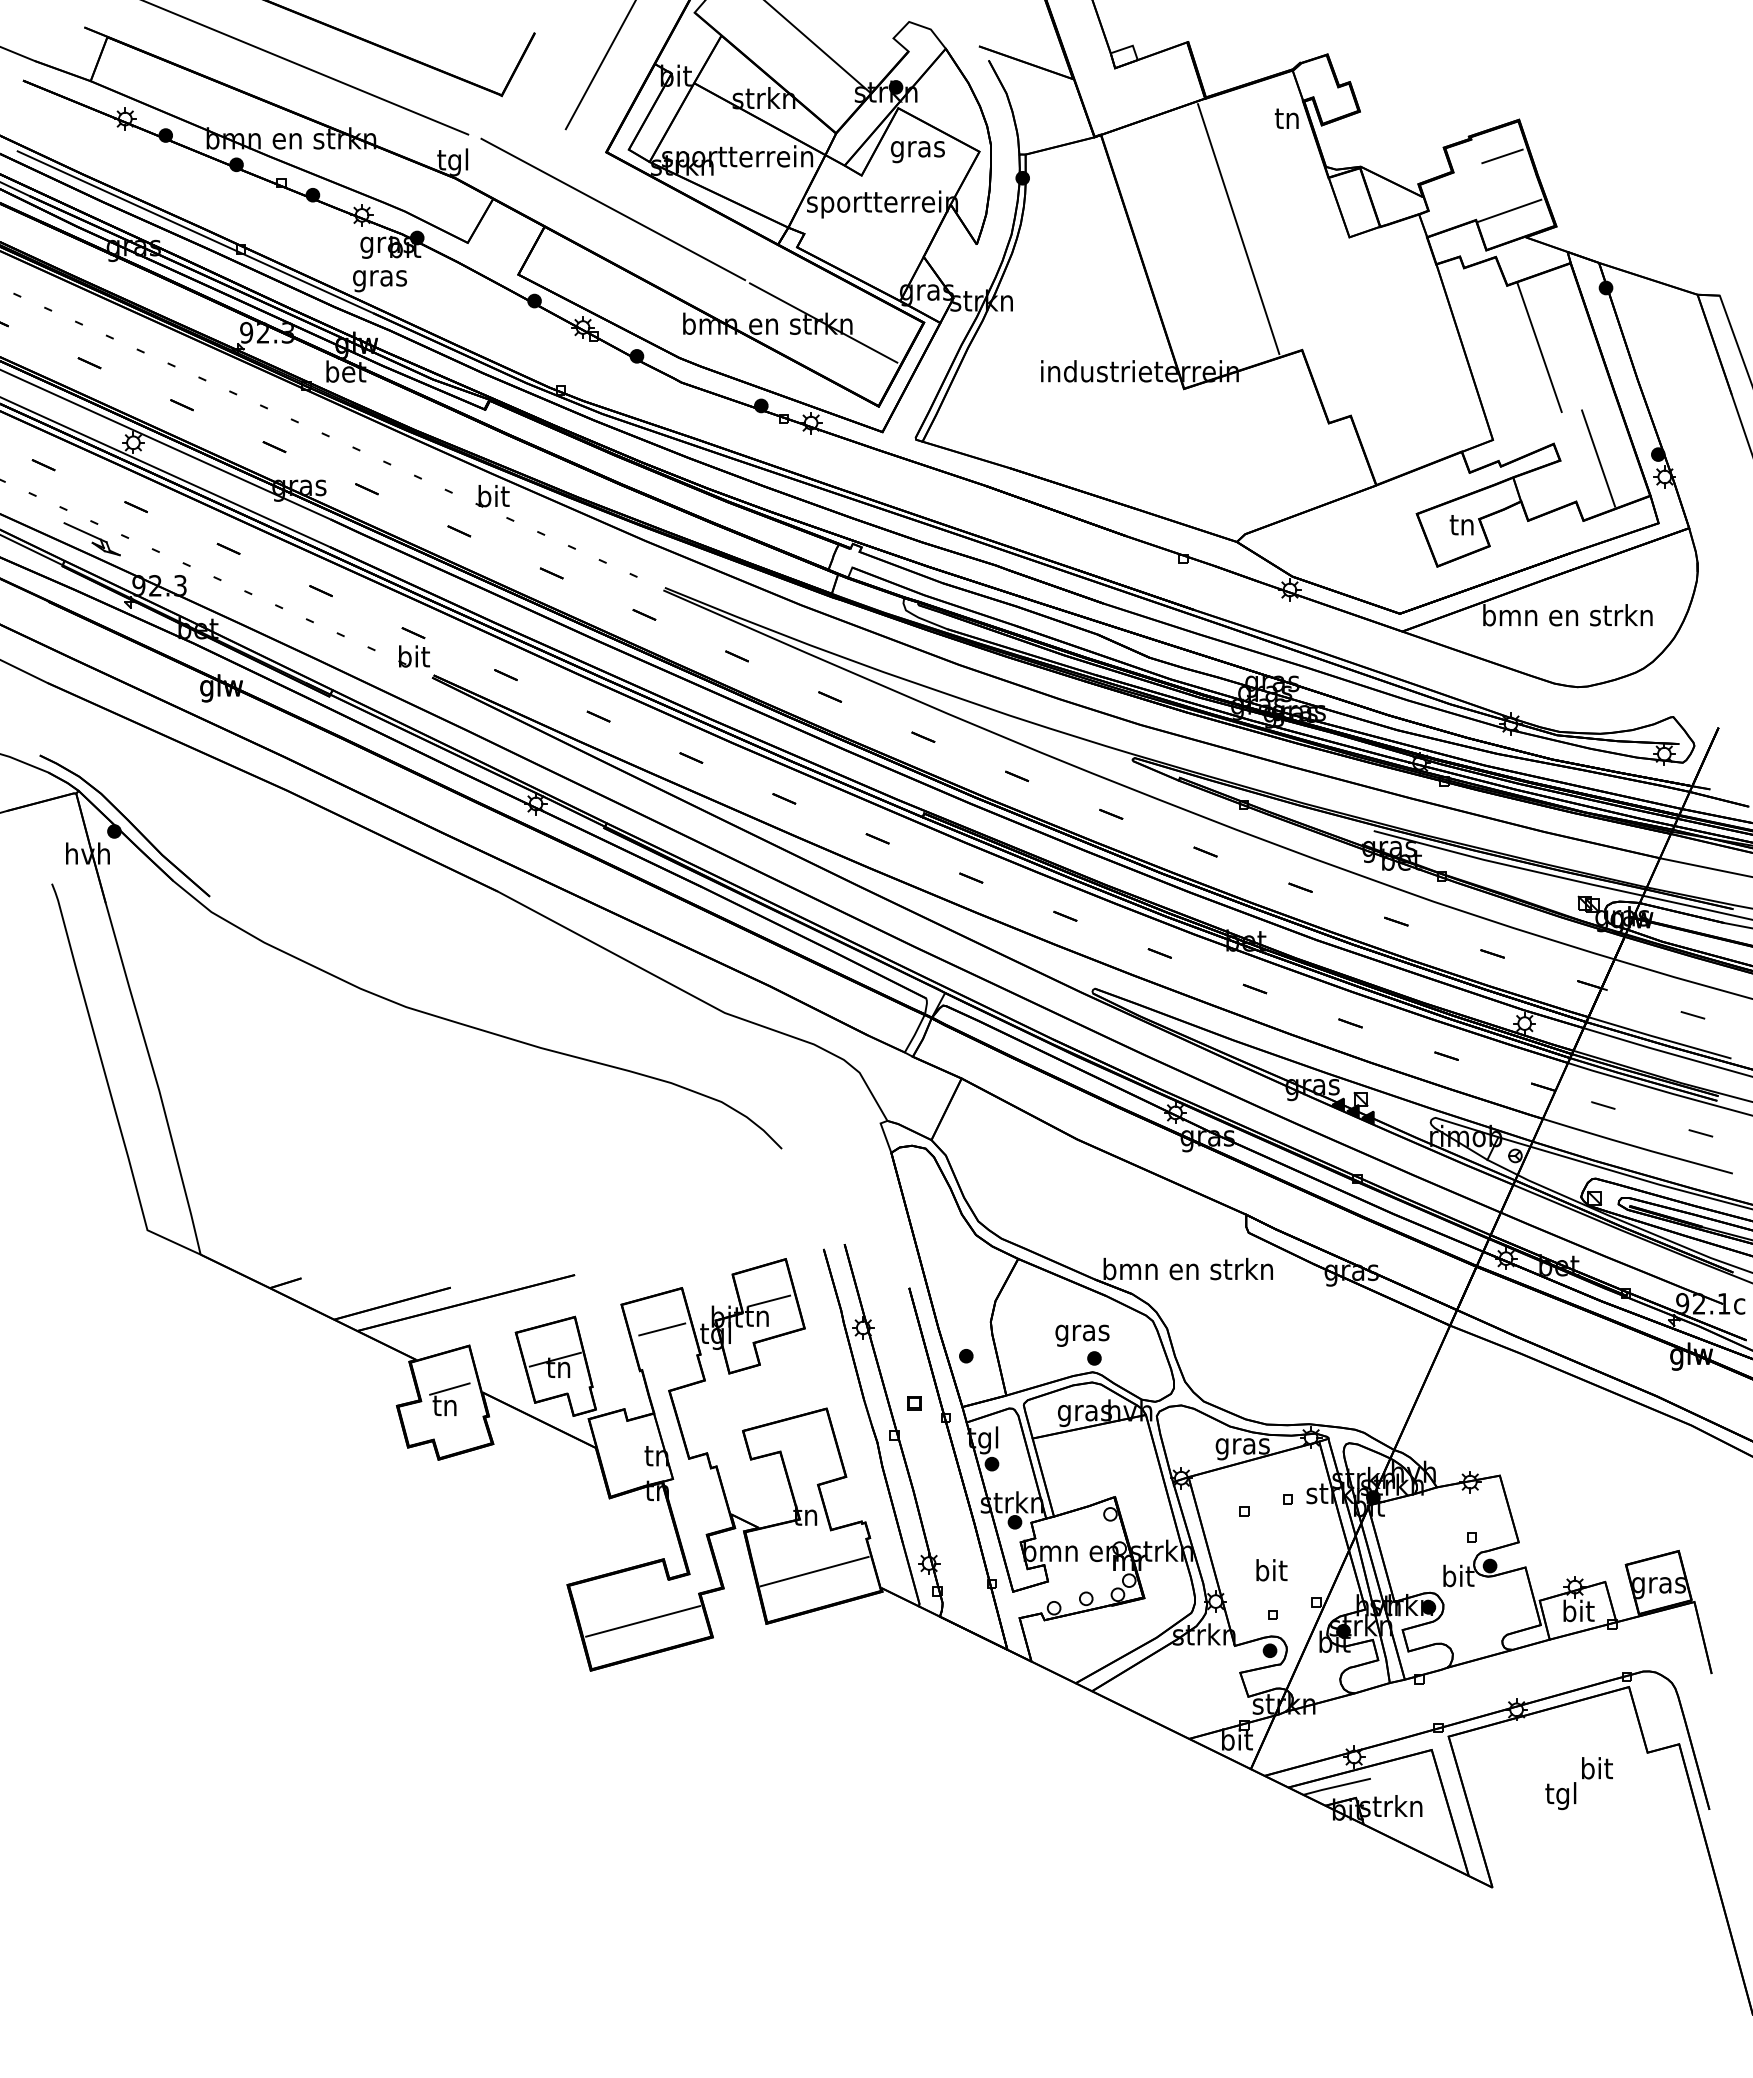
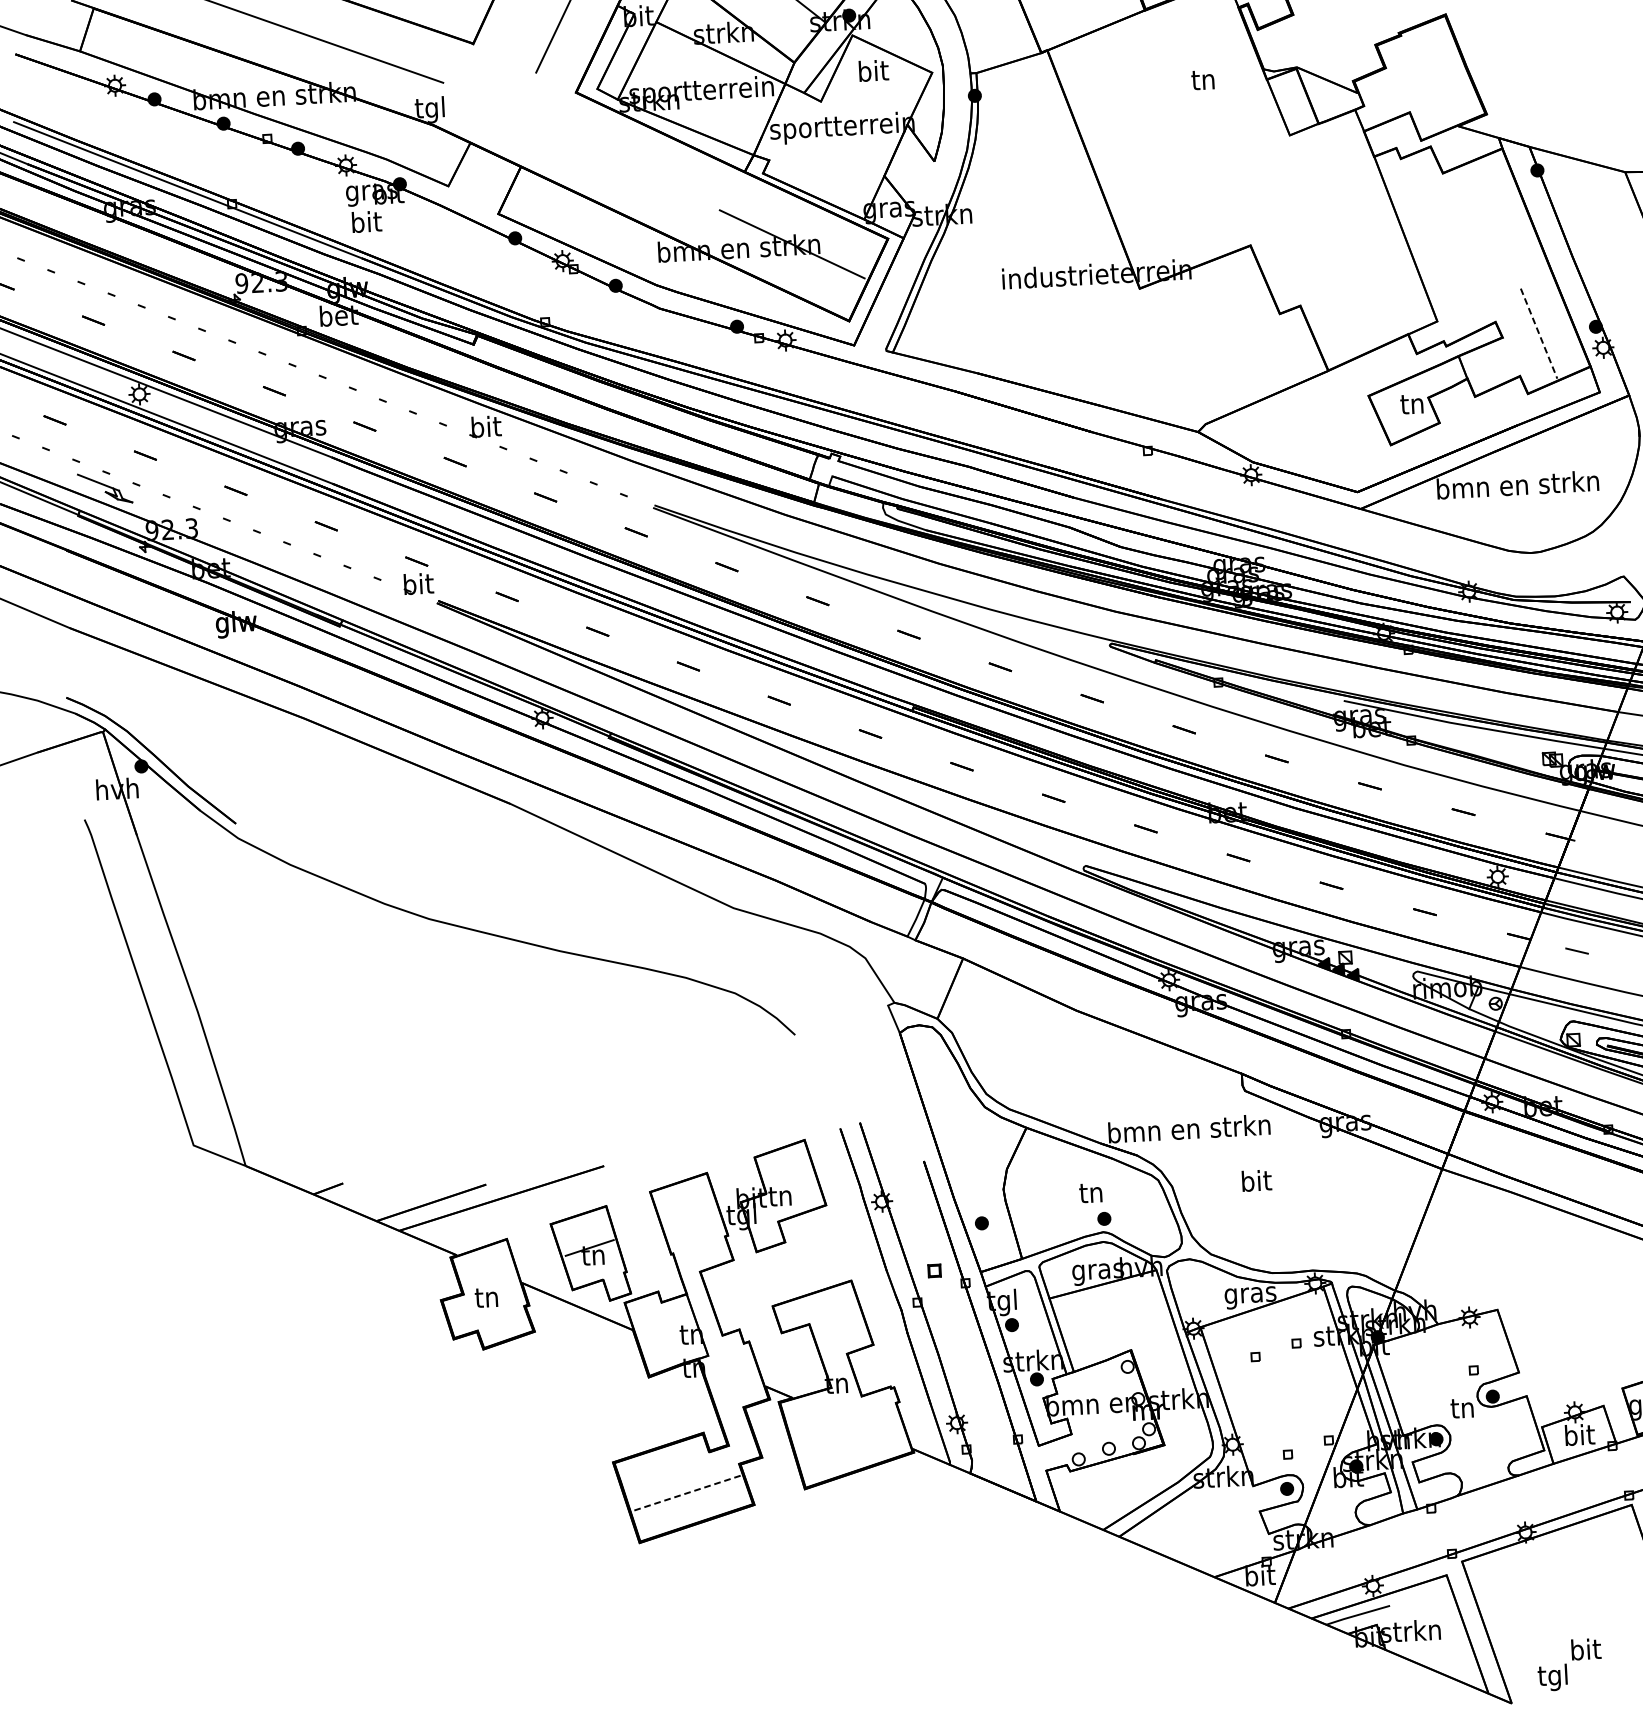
text: (1286, 118) -> (1202, 79), moved
text: (917, 149) -> (872, 73), gras -> bit
line: (1502, 156) -> (1431, 50), removed
line: (613, 209) -> (585, 146), removed
line: (1509, 210) -> (1441, 101), removed
line: (1238, 229) -> (1183, 133), removed
text: (380, 278) -> (366, 224), gras -> bit
line: (1539, 347) -> (1476, 230), removed
line: (1598, 458) -> (1539, 333), solid -> dashed
line: (769, 1300) -> (791, 1180), removed
line: (662, 1329) -> (690, 1213), removed
text: (1082, 1333) -> (1091, 1195), gras -> tn
line: (449, 1388) -> (490, 1280), removed
text: (1271, 1570) -> (1256, 1181), moved
line: (814, 1571) -> (848, 1436), removed
text: (1458, 1575) -> (1463, 1407), bit -> tn
line: (643, 1621) -> (687, 1493), solid -> dashed
text: (1578, 1783) -> (1569, 1664), moved

